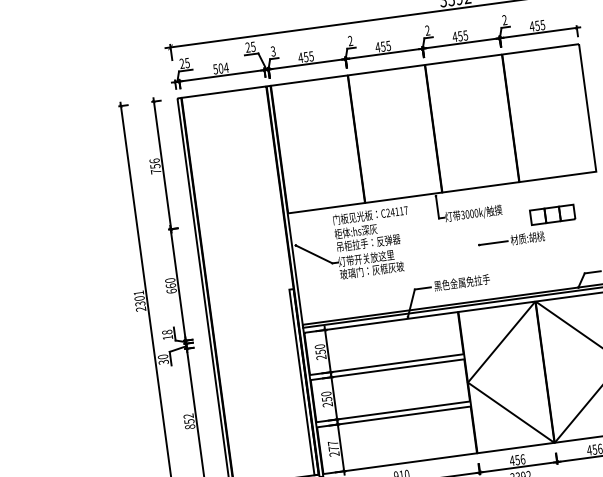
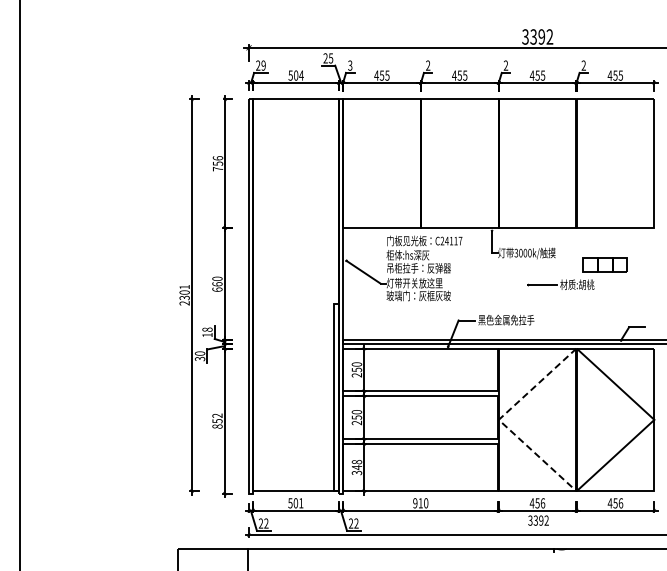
text: (187, 62) -> (263, 65), 25 -> 29
line: (467, 382) -> (498, 419), solid -> dashed
text: (333, 448) -> (356, 467), 277 -> 348

